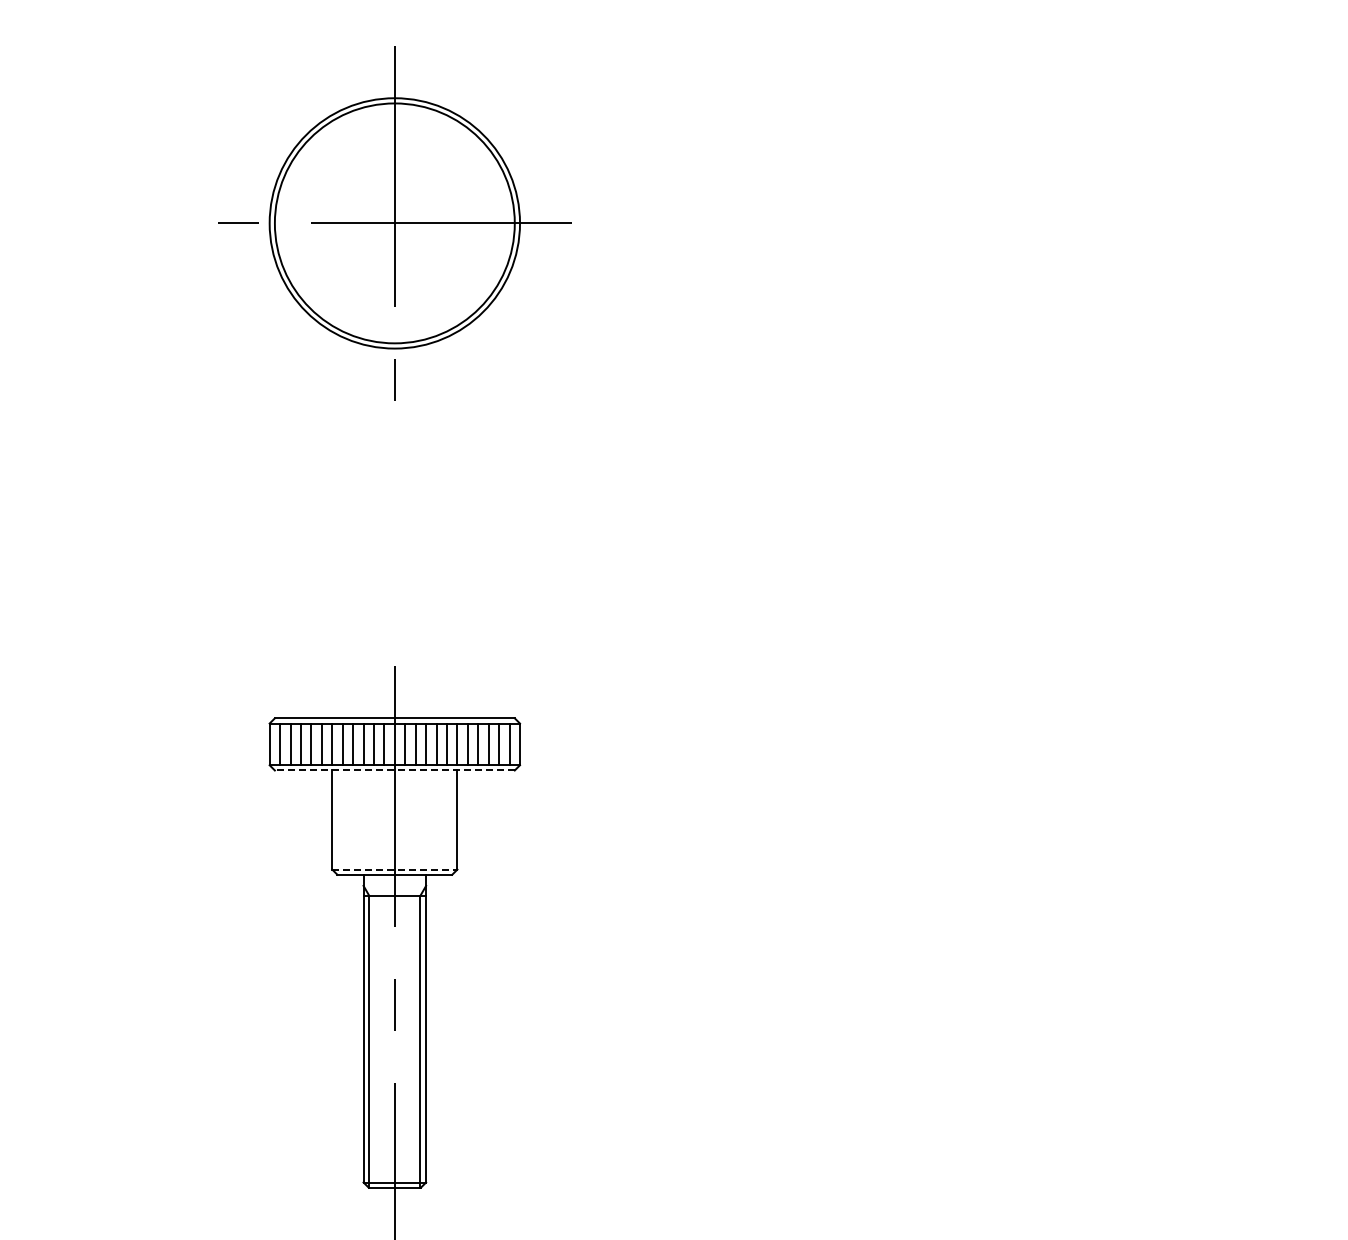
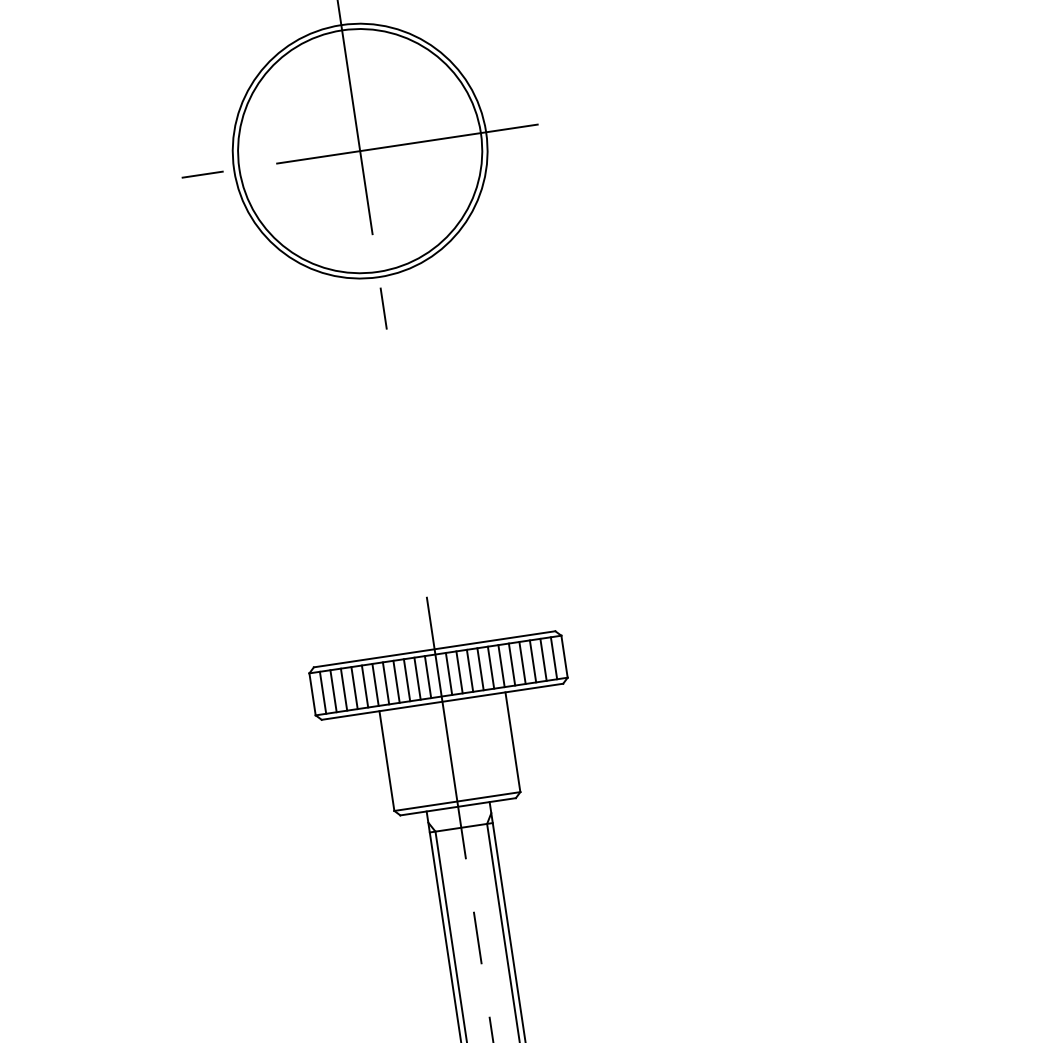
line: (394, 770) -> (442, 701), dashed -> solid
line: (394, 869) -> (457, 801), dashed -> solid

